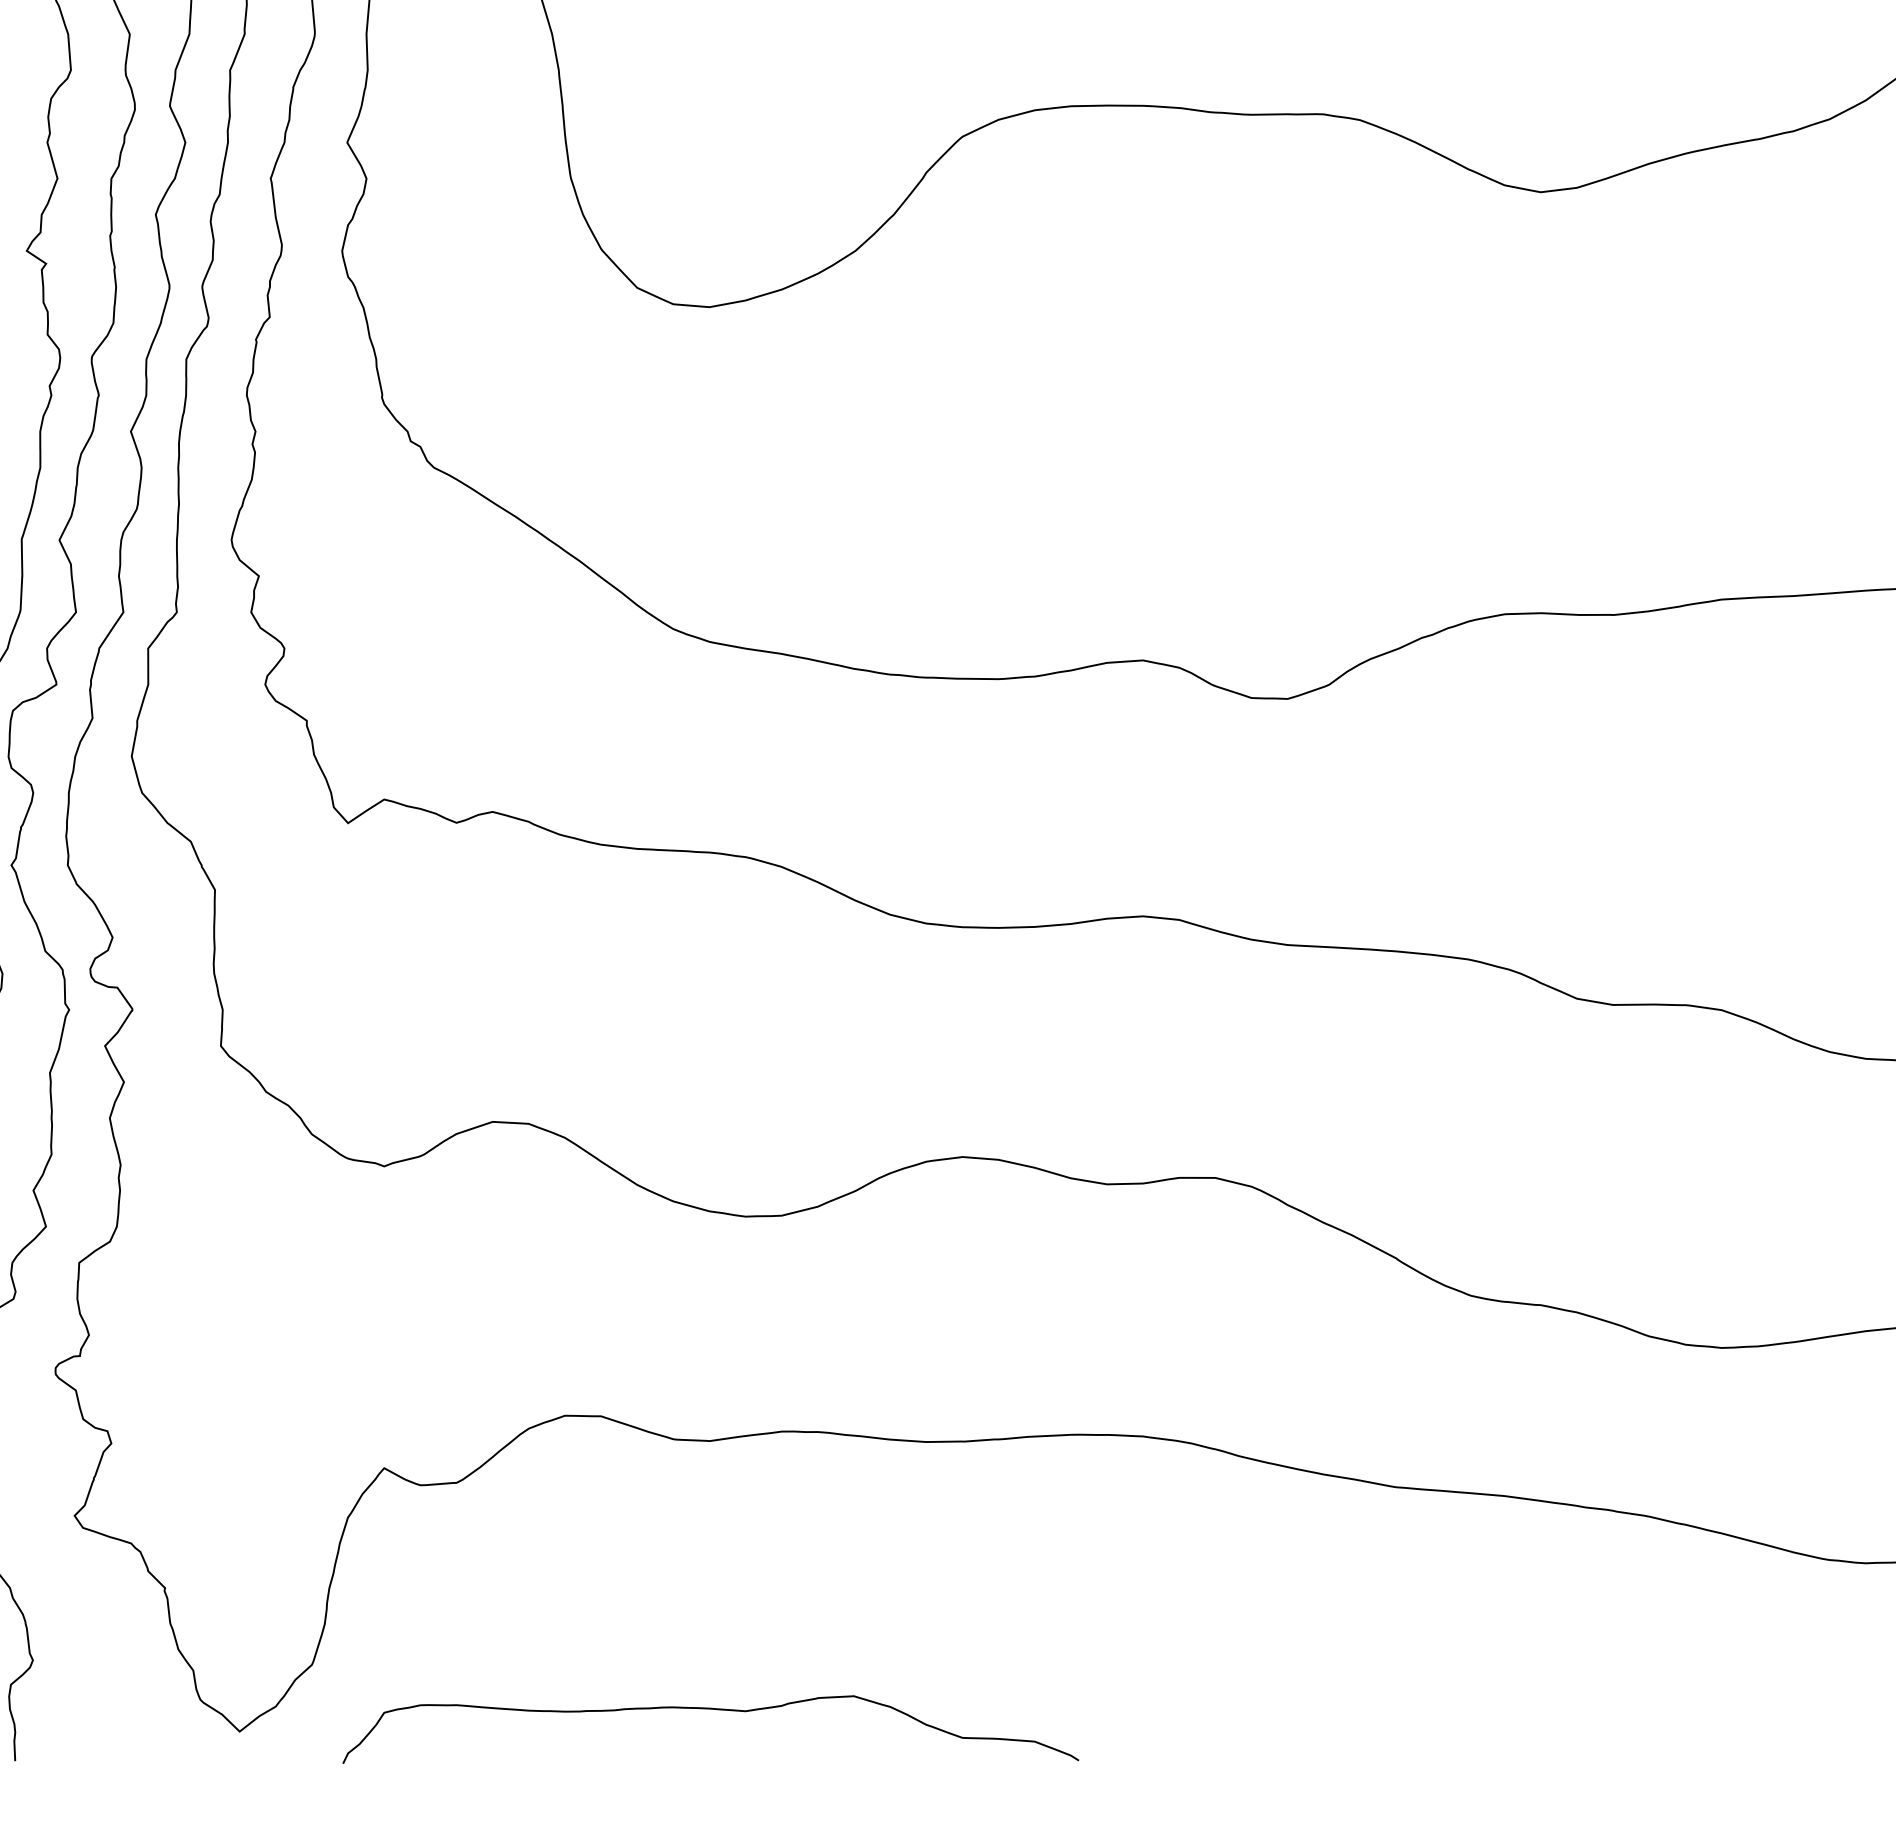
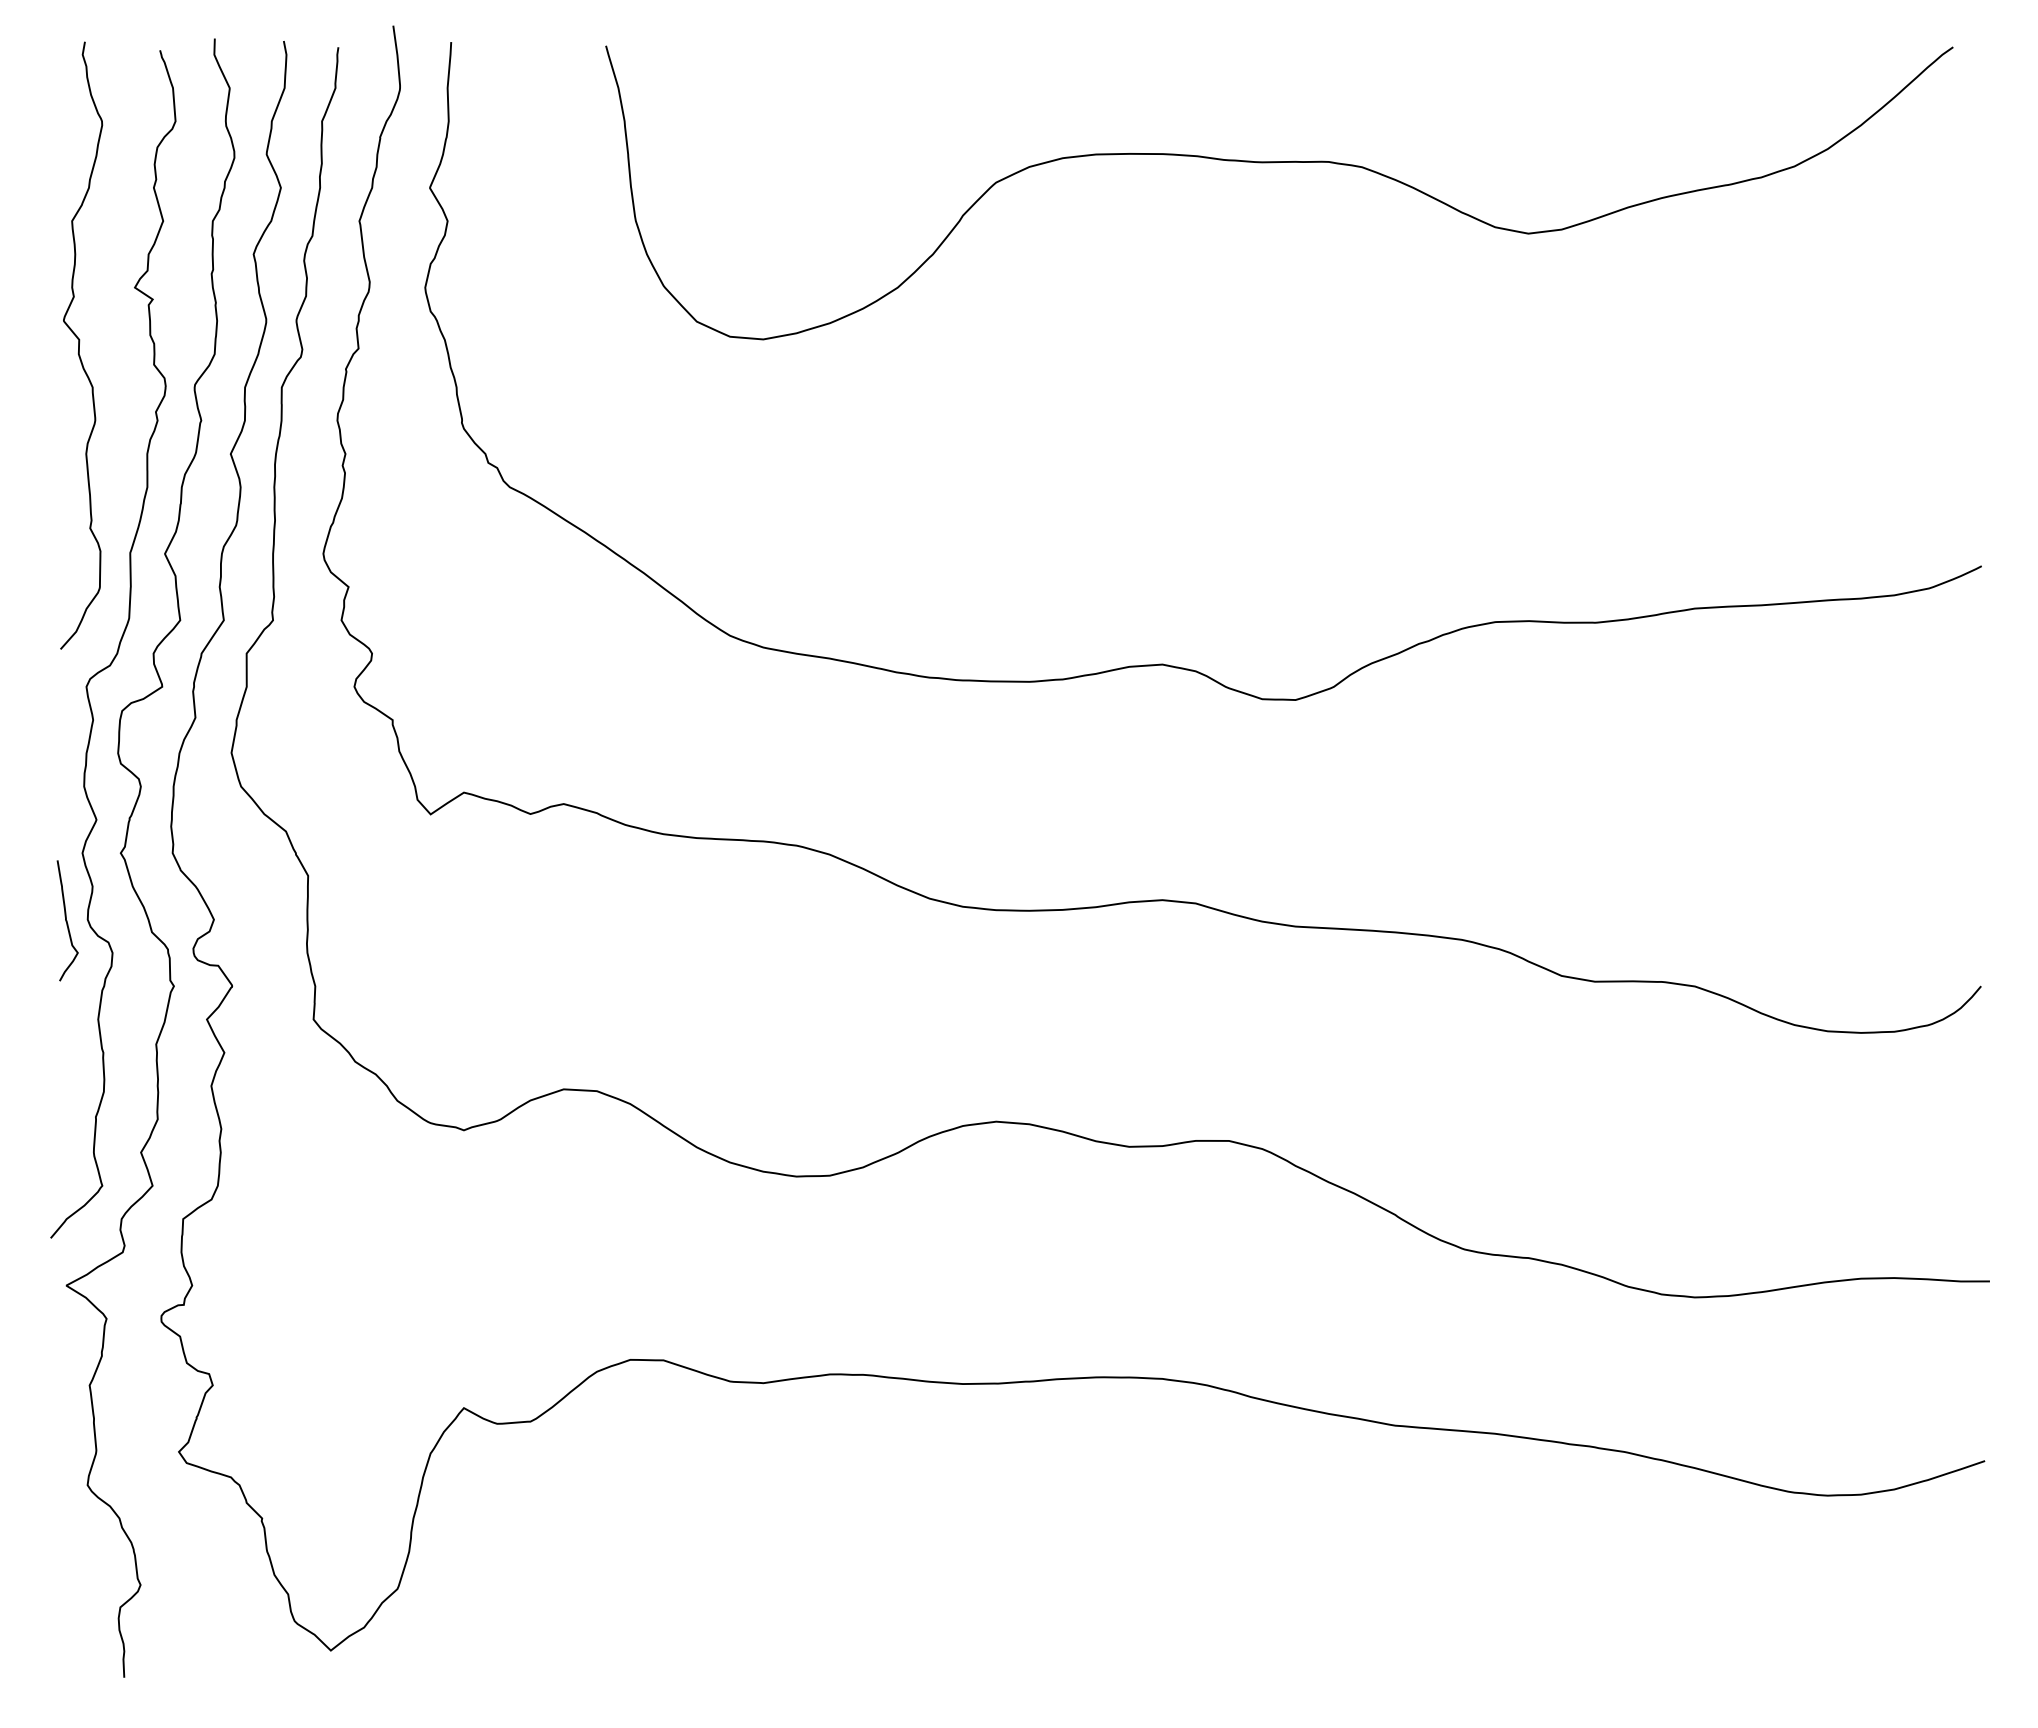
curve: (710, 1709) -> (764, 1630), removed

